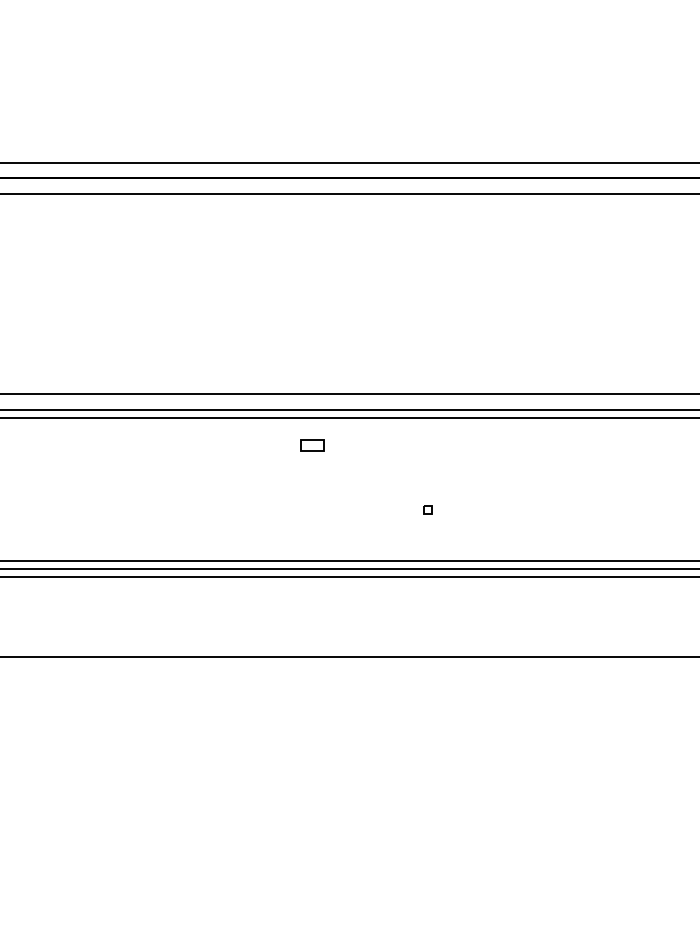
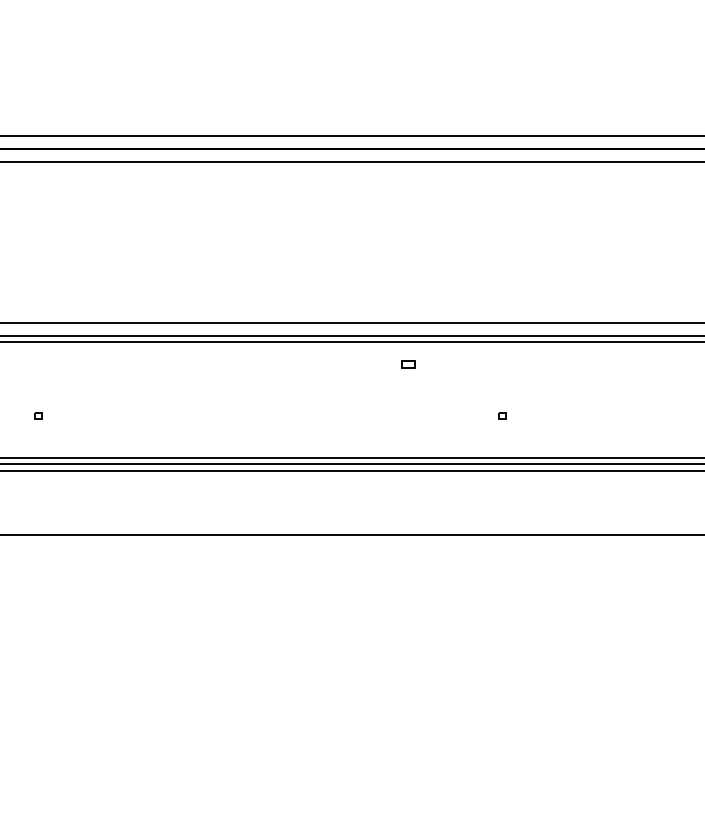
part: (311, 445) -> (408, 364), size x0.71

